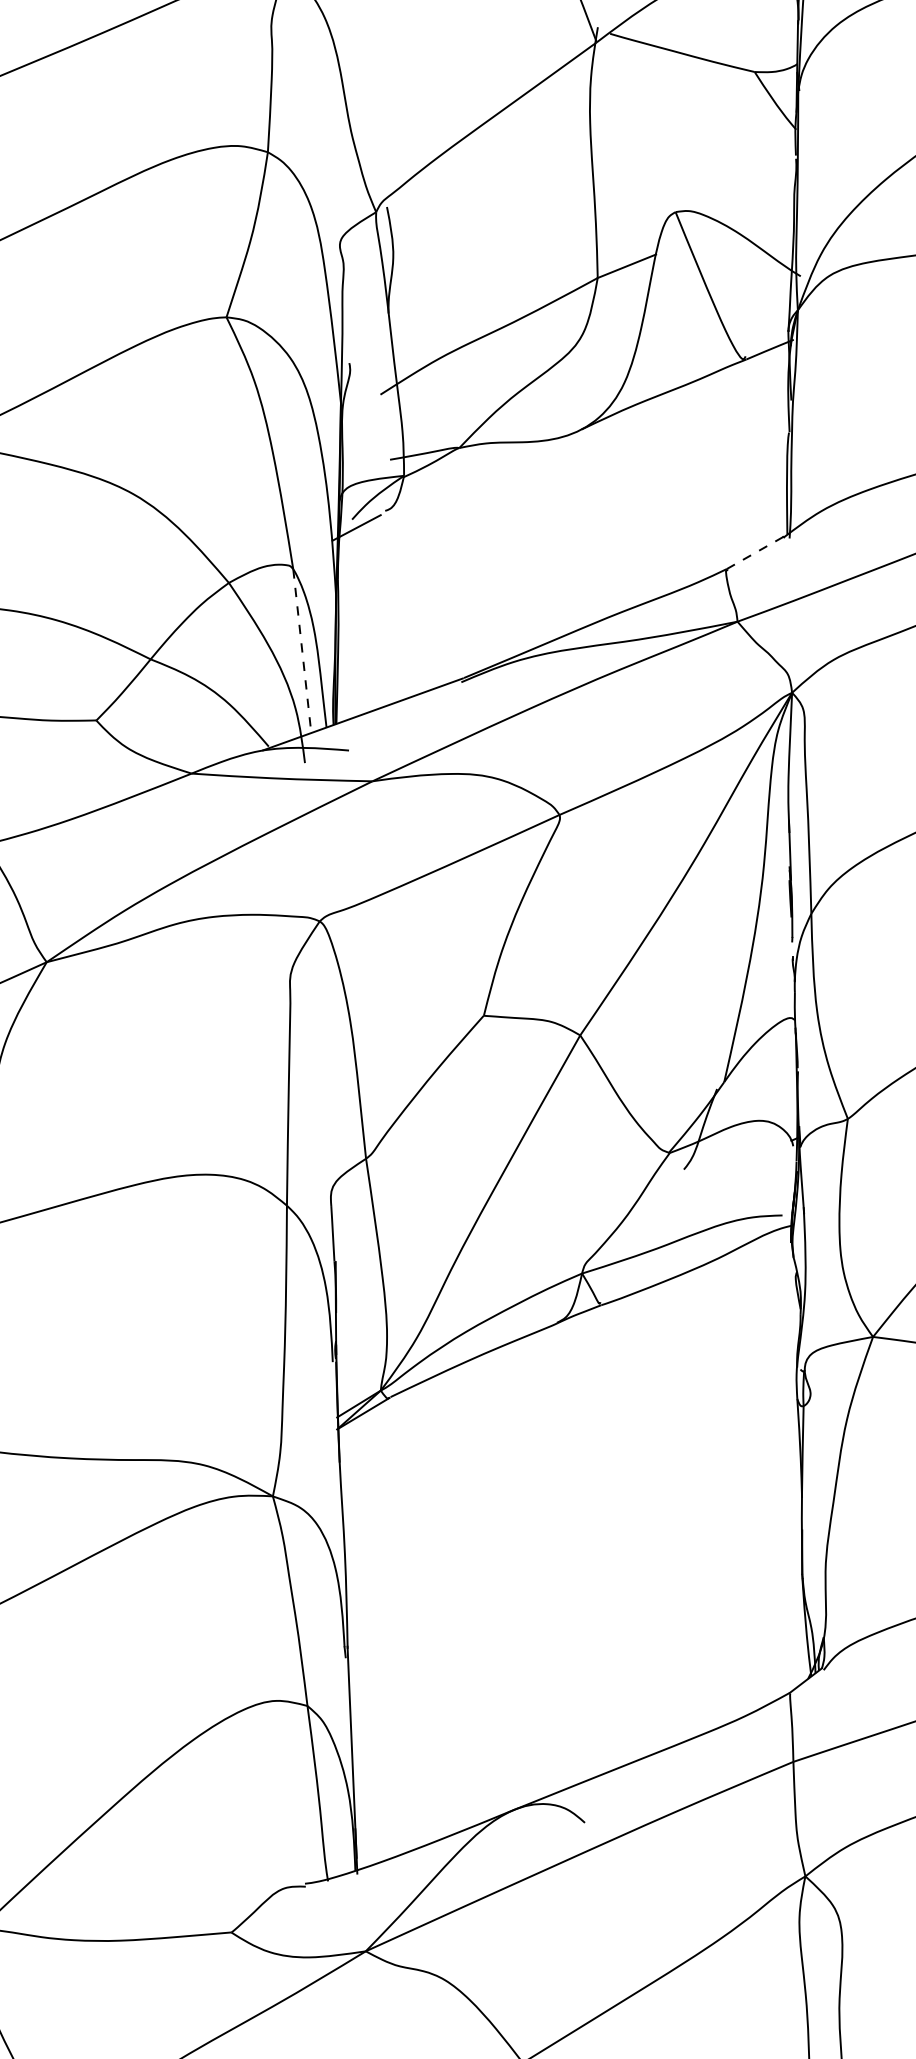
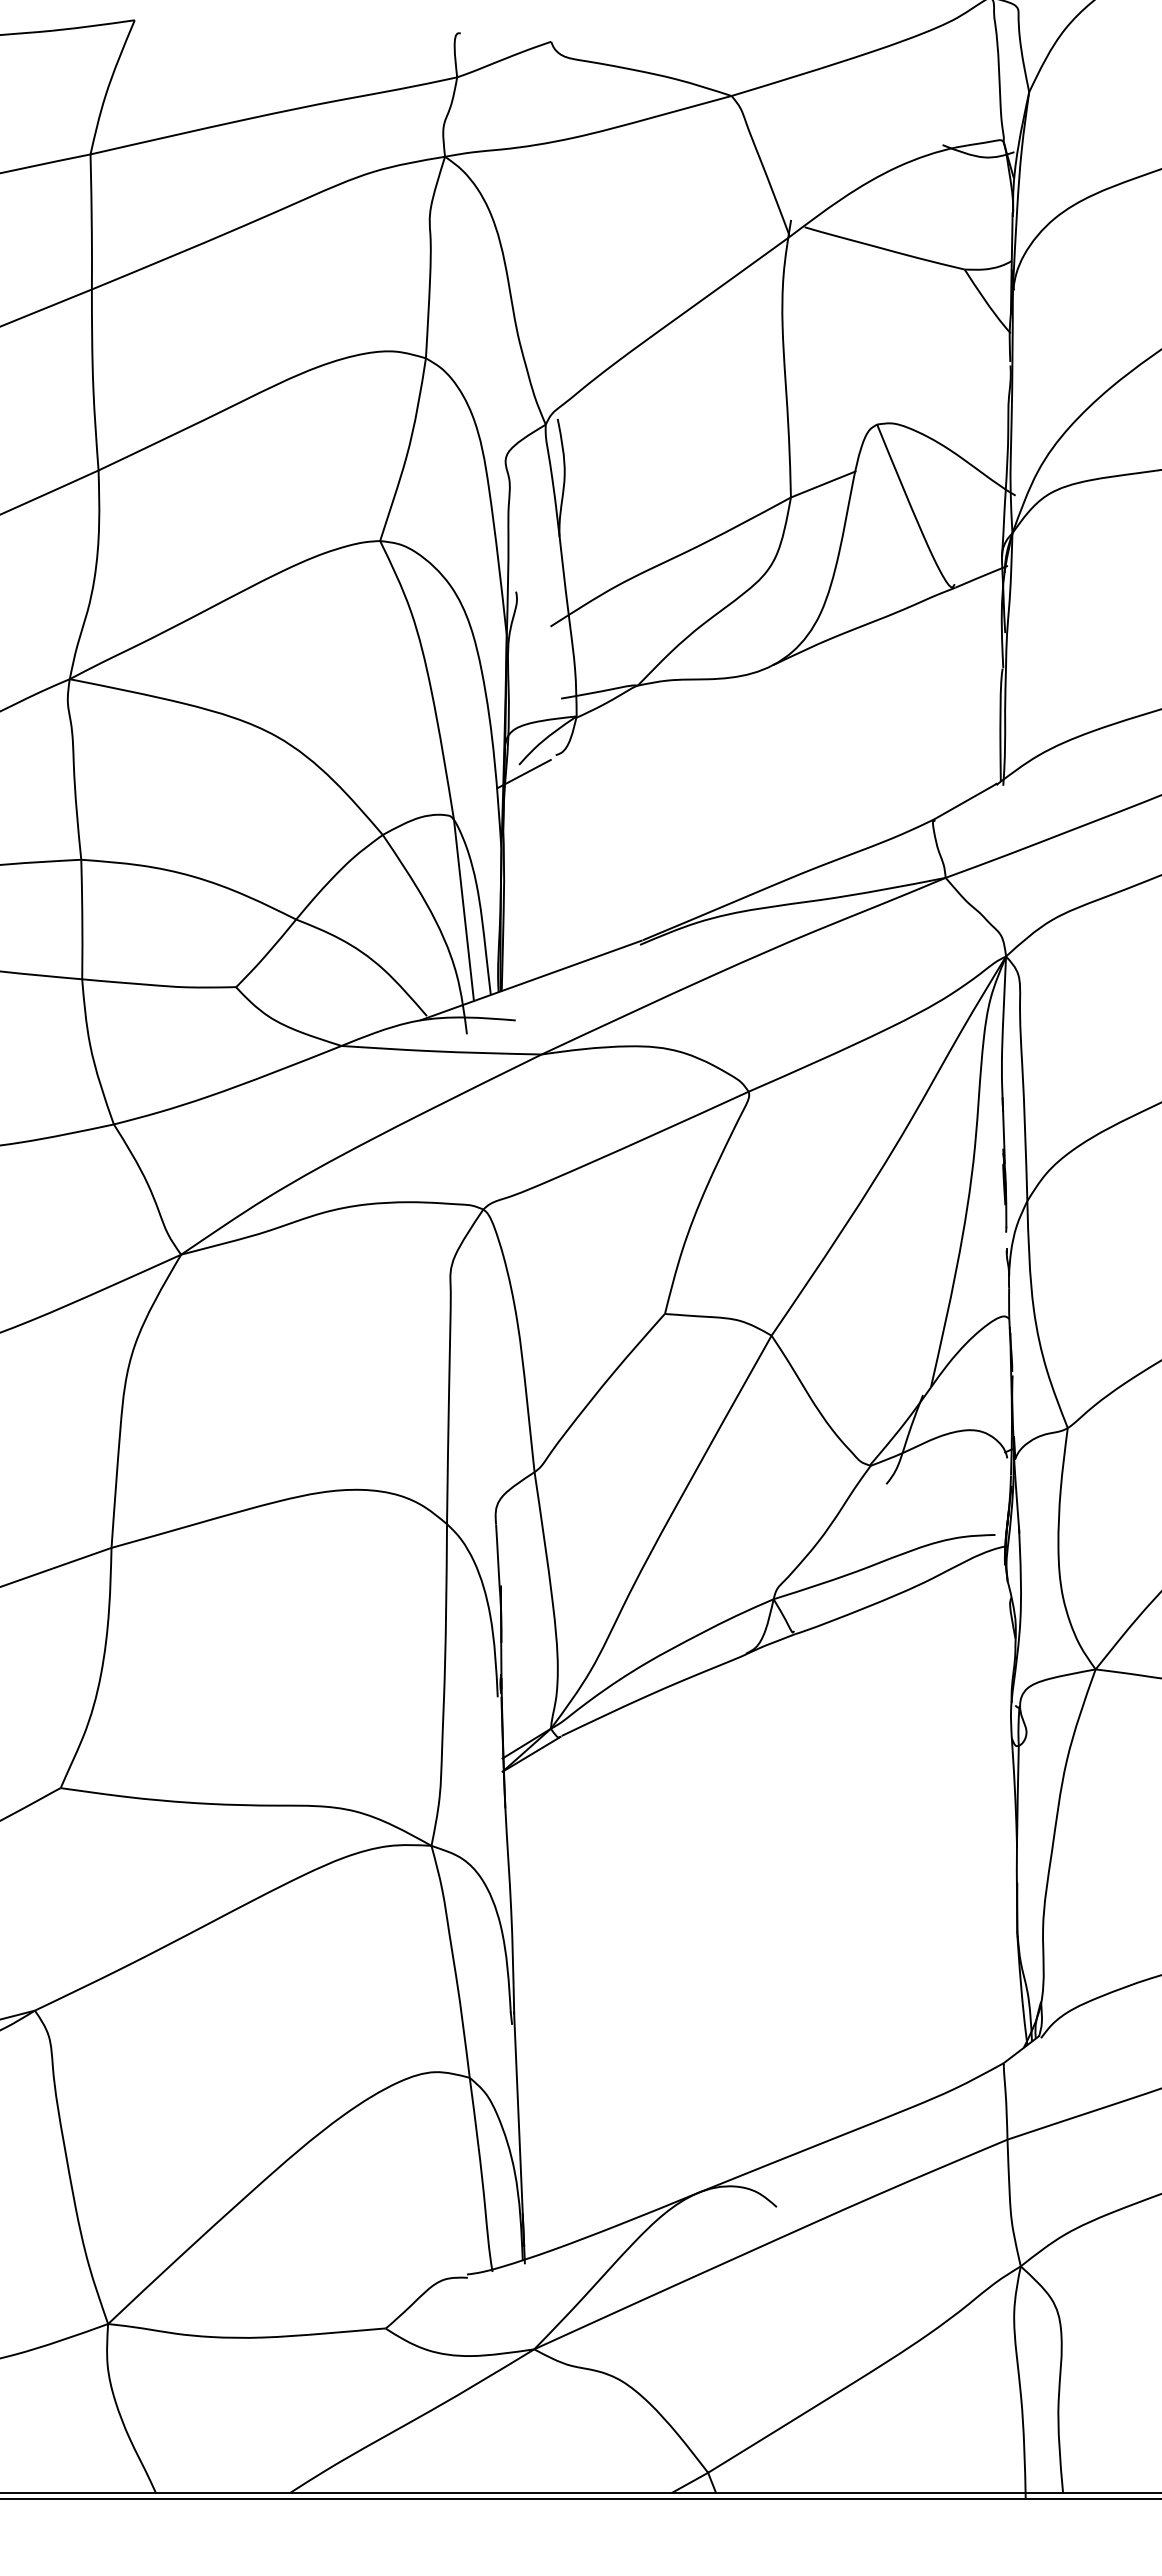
line: (755, 552) -> (965, 801), dashed -> solid
line: (302, 652) -> (464, 911), dashed -> solid

